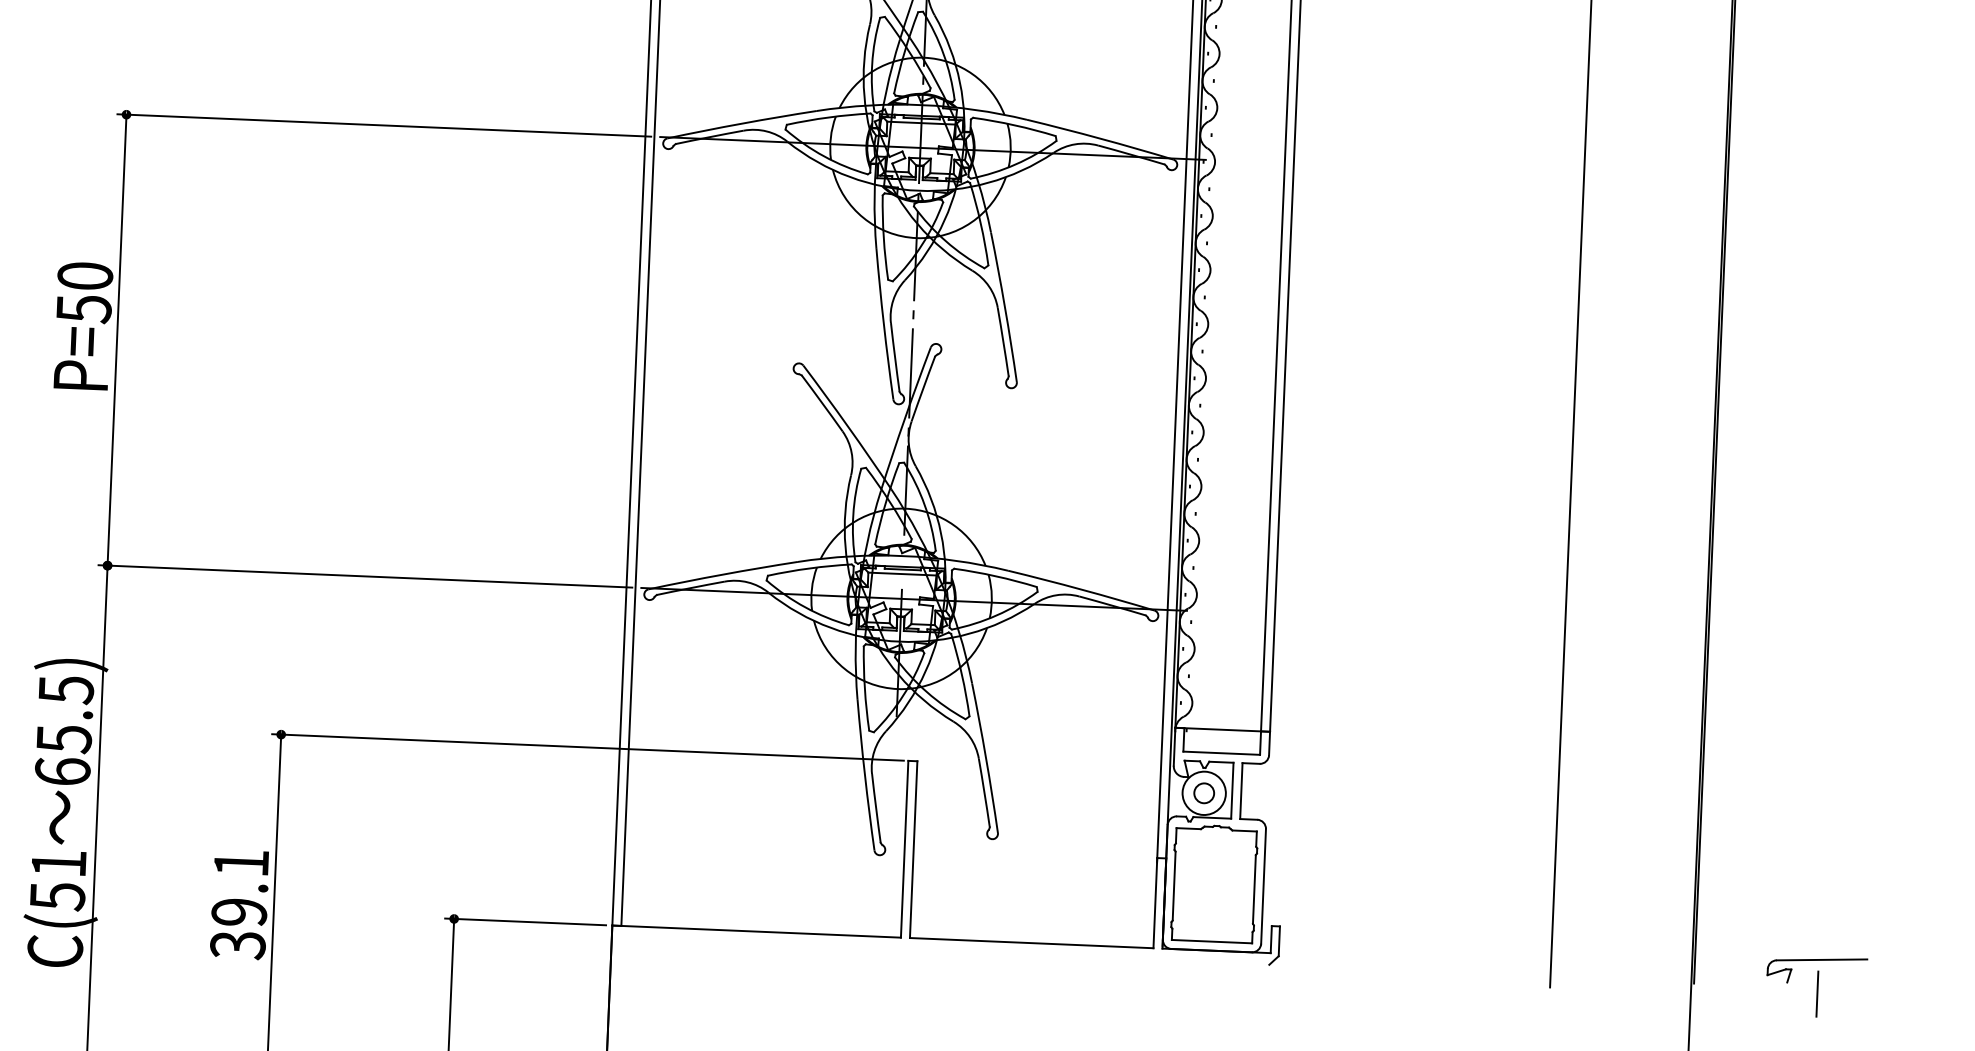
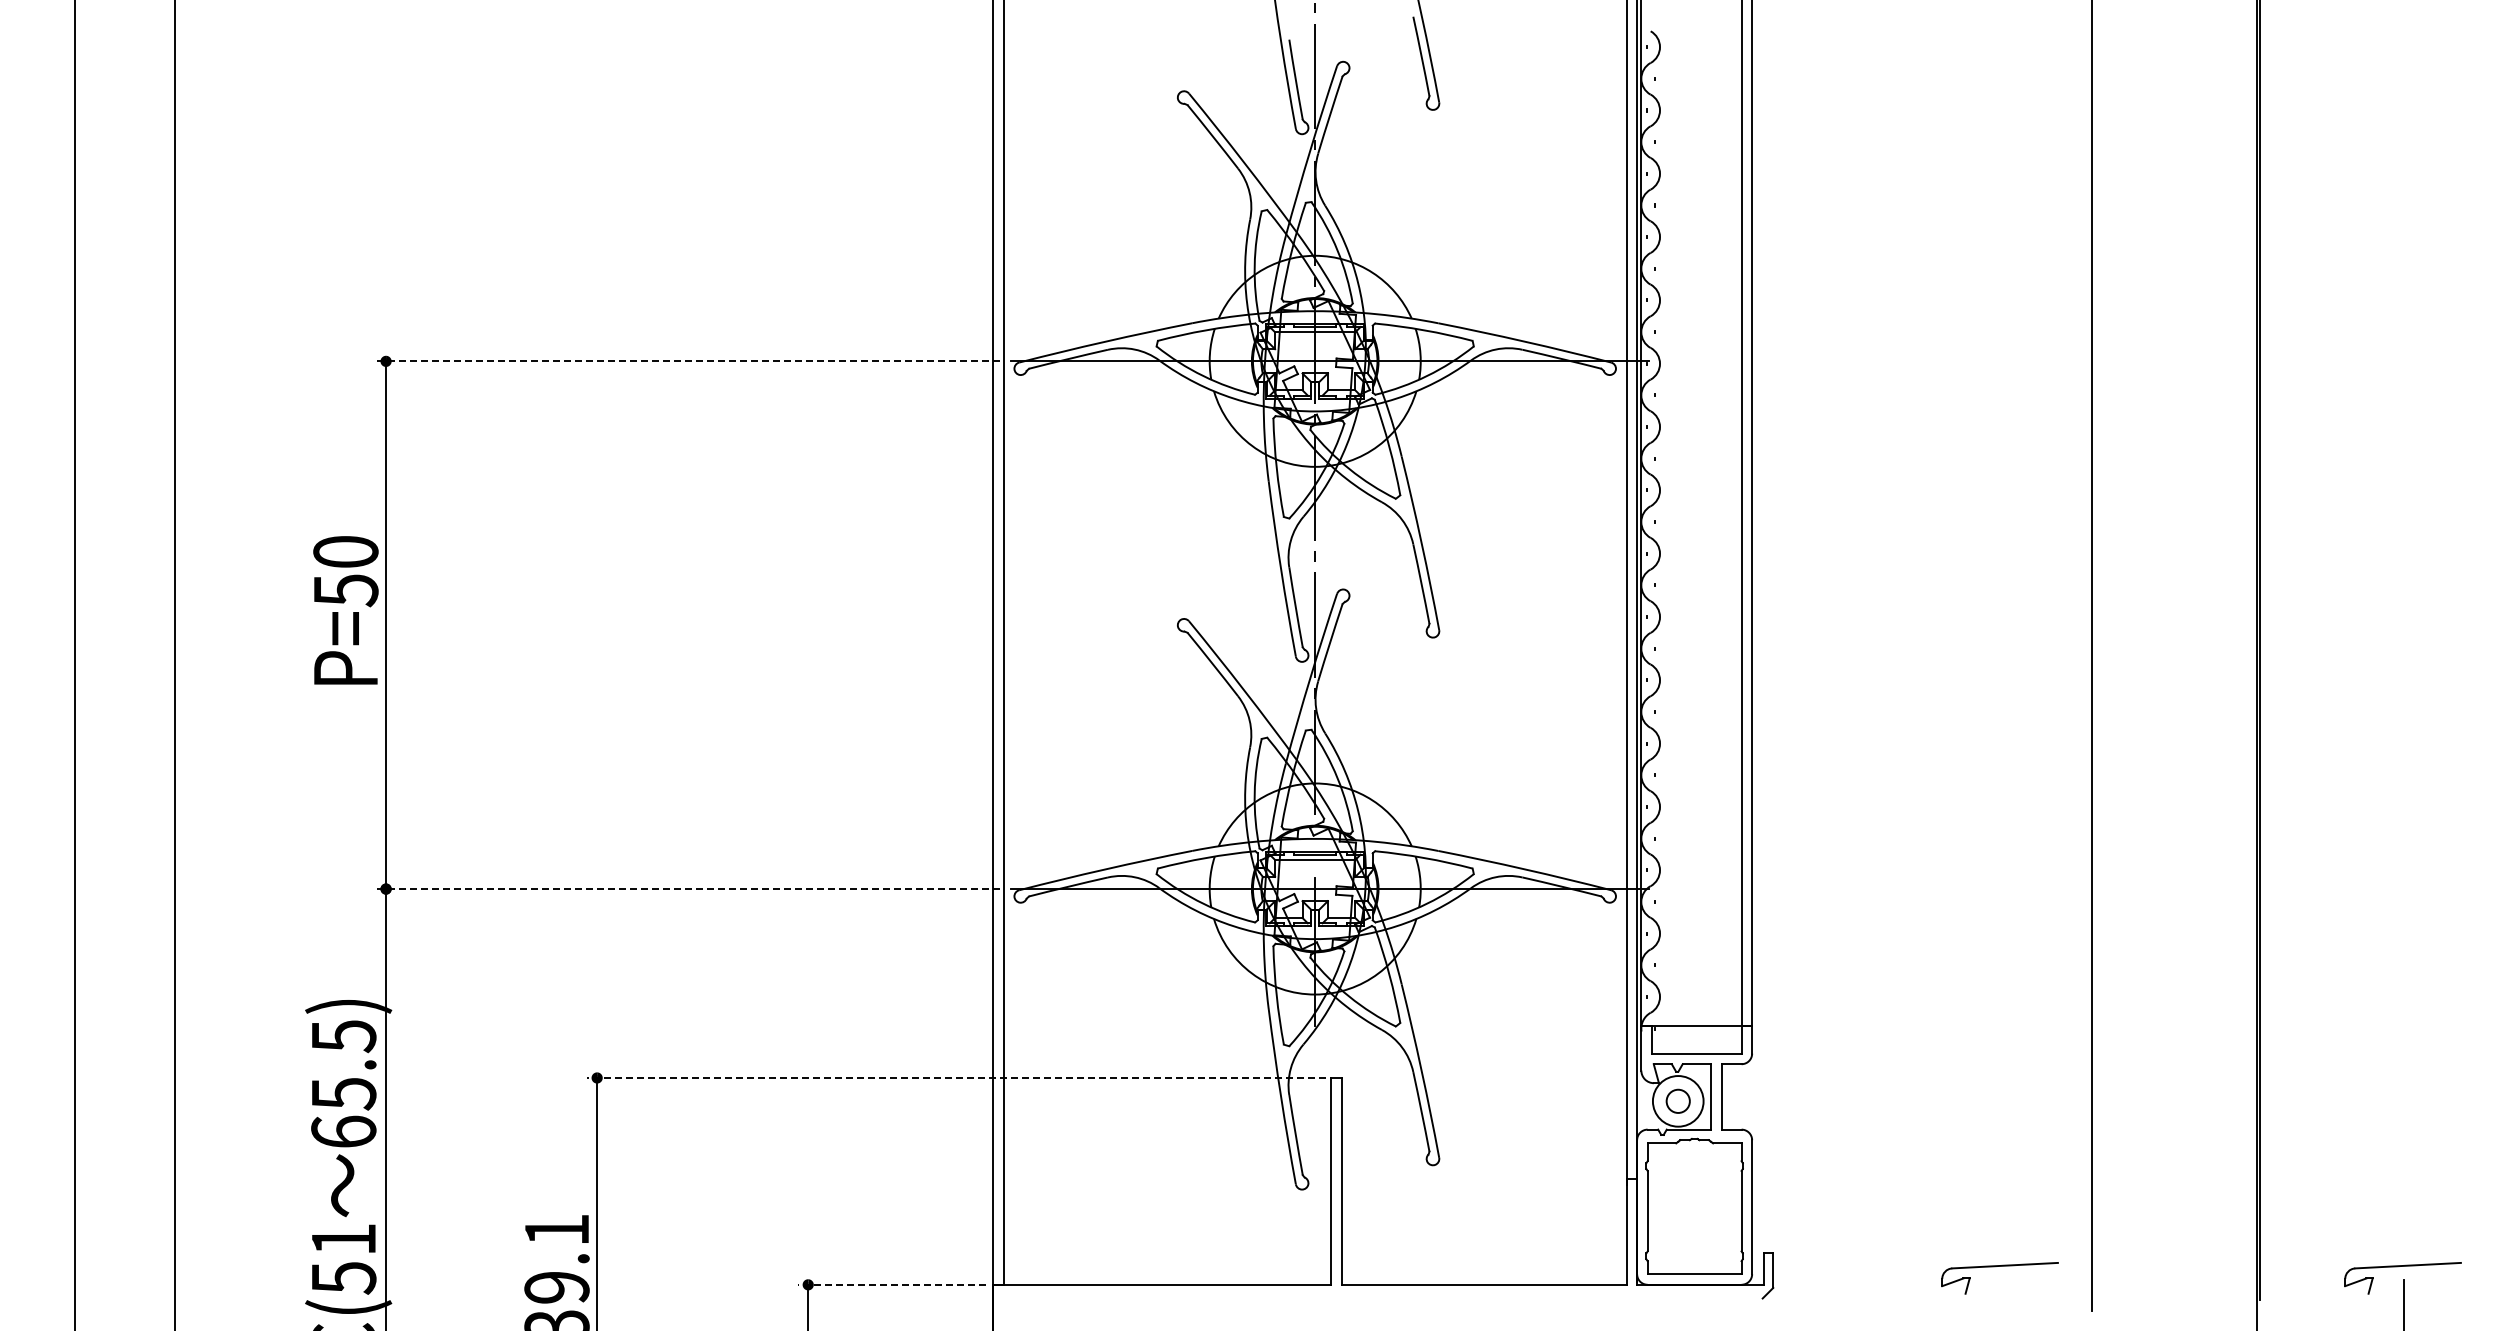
line: (384, 125) -> (687, 361), solid -> dashed
line: (365, 576) -> (687, 889), solid -> dashed
line: (588, 747) -> (956, 1077), solid -> dashed
line: (525, 921) -> (891, 1284), solid -> dashed
part: (1469, 946) -> (1995, 1267), added

